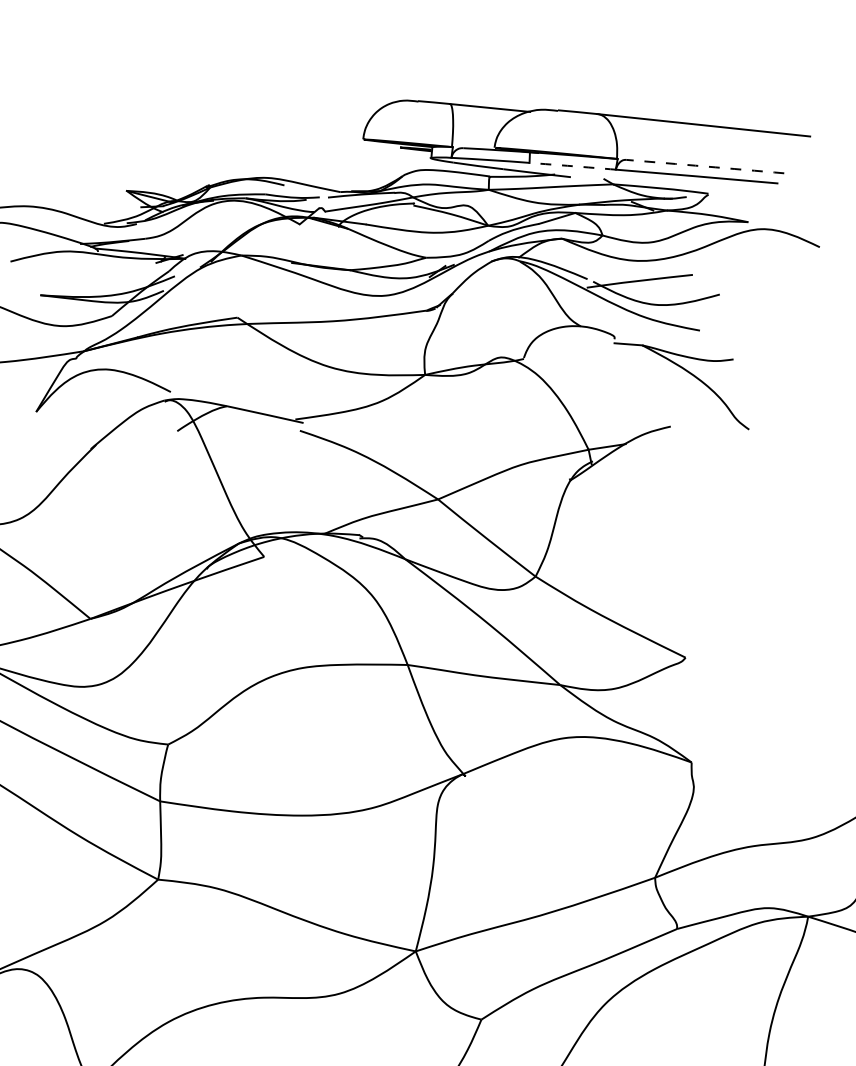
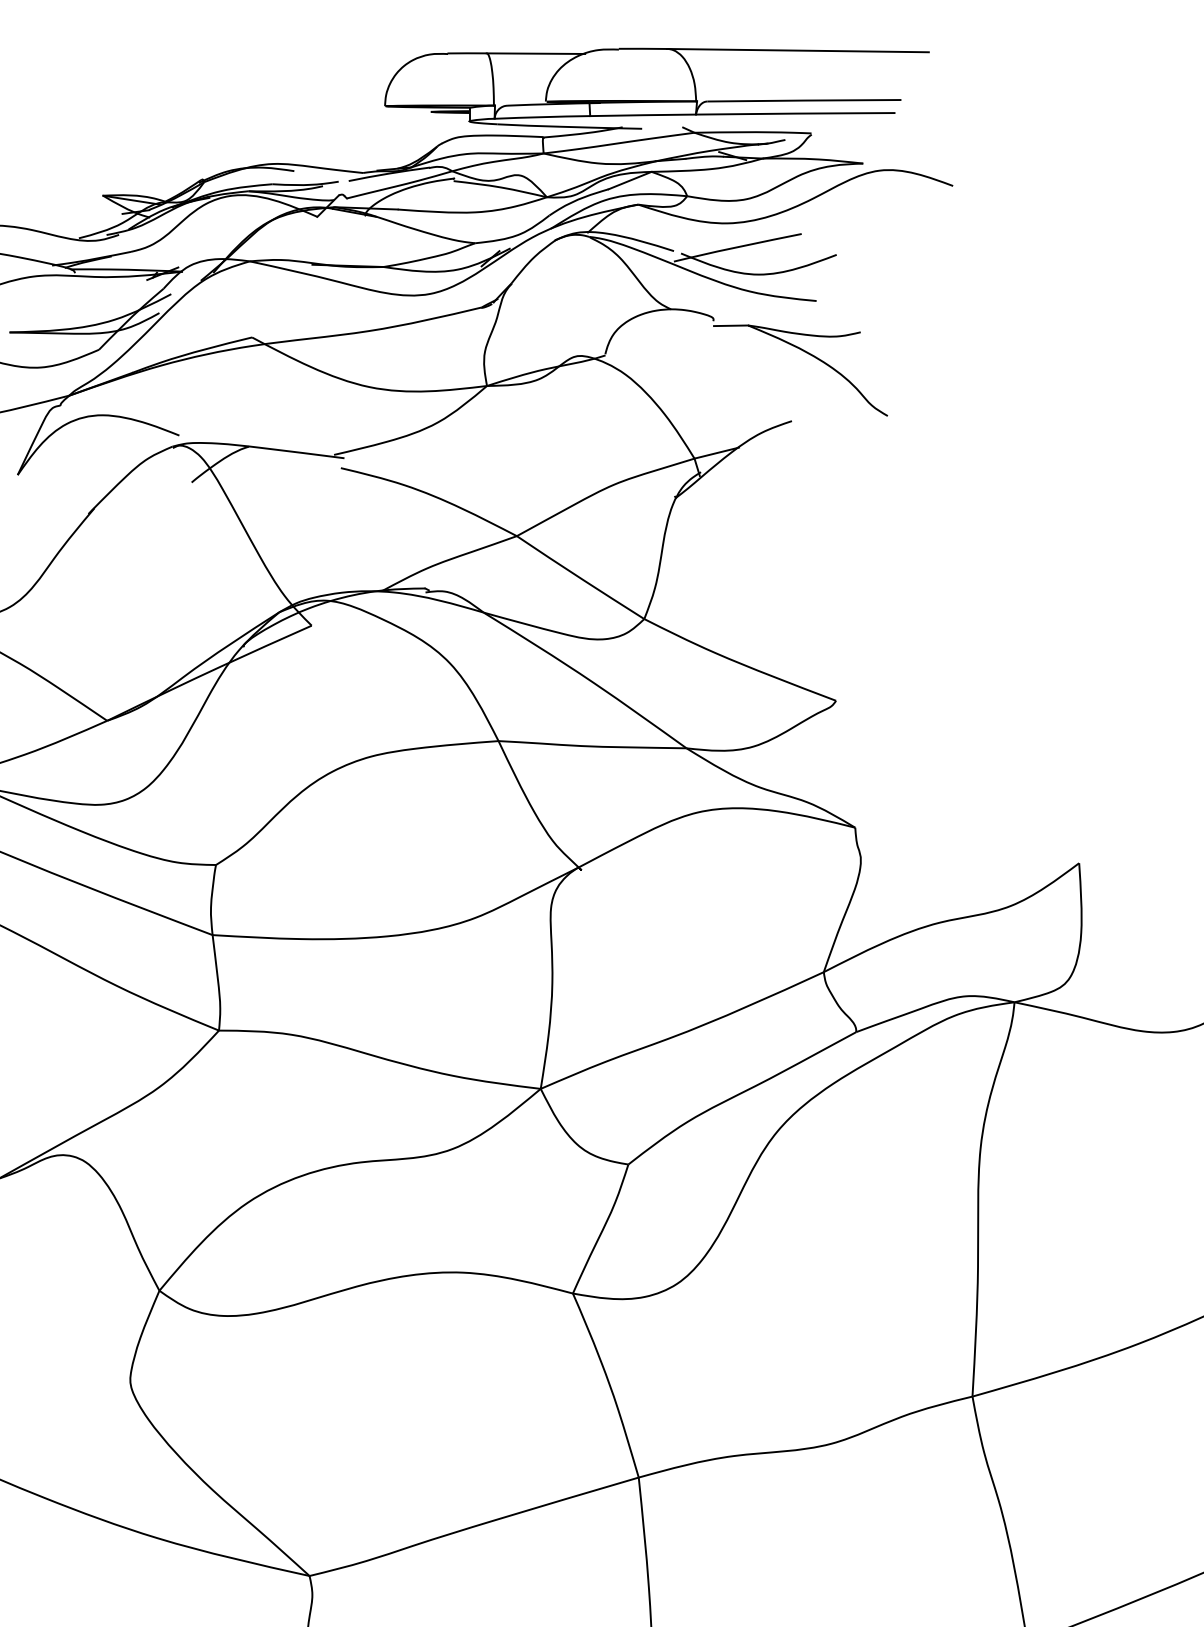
arc: (573, 166) -> (643, 115), dashed -> solid
arc: (705, 166) -> (804, 100), dashed -> solid

